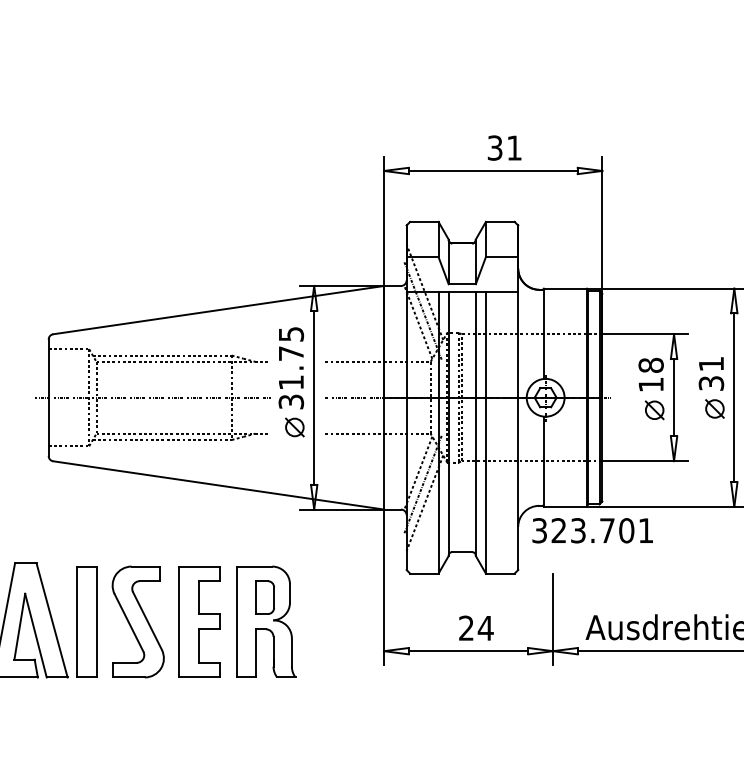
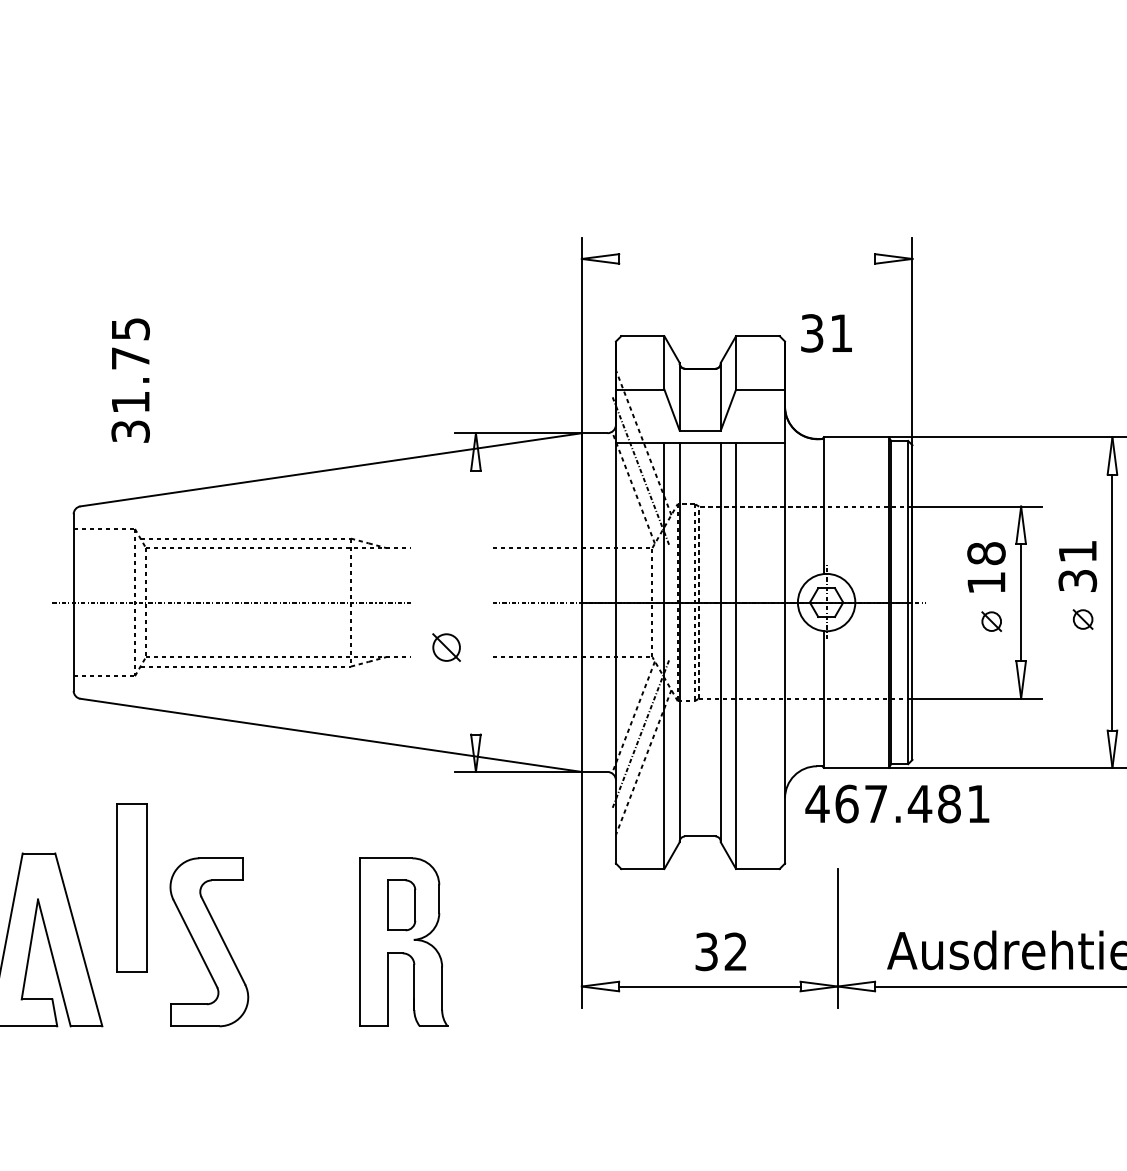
text: (504, 147) -> (826, 332), moved
line: (492, 170) -> (746, 258), removed
text: (291, 368) -> (130, 380), moved
line: (314, 397) -> (476, 602), removed
part: (714, 408) -> (1082, 618), size x0.7
part: (654, 410) -> (991, 621), size x0.7
text: (582, 530) -> (882, 803), 323.701 -> 467.481
part: (86, 621) -> (130, 887), moved
part: (199, 621) -> (302, 941), removed
text: (476, 627) -> (721, 950), 24 -> 32

